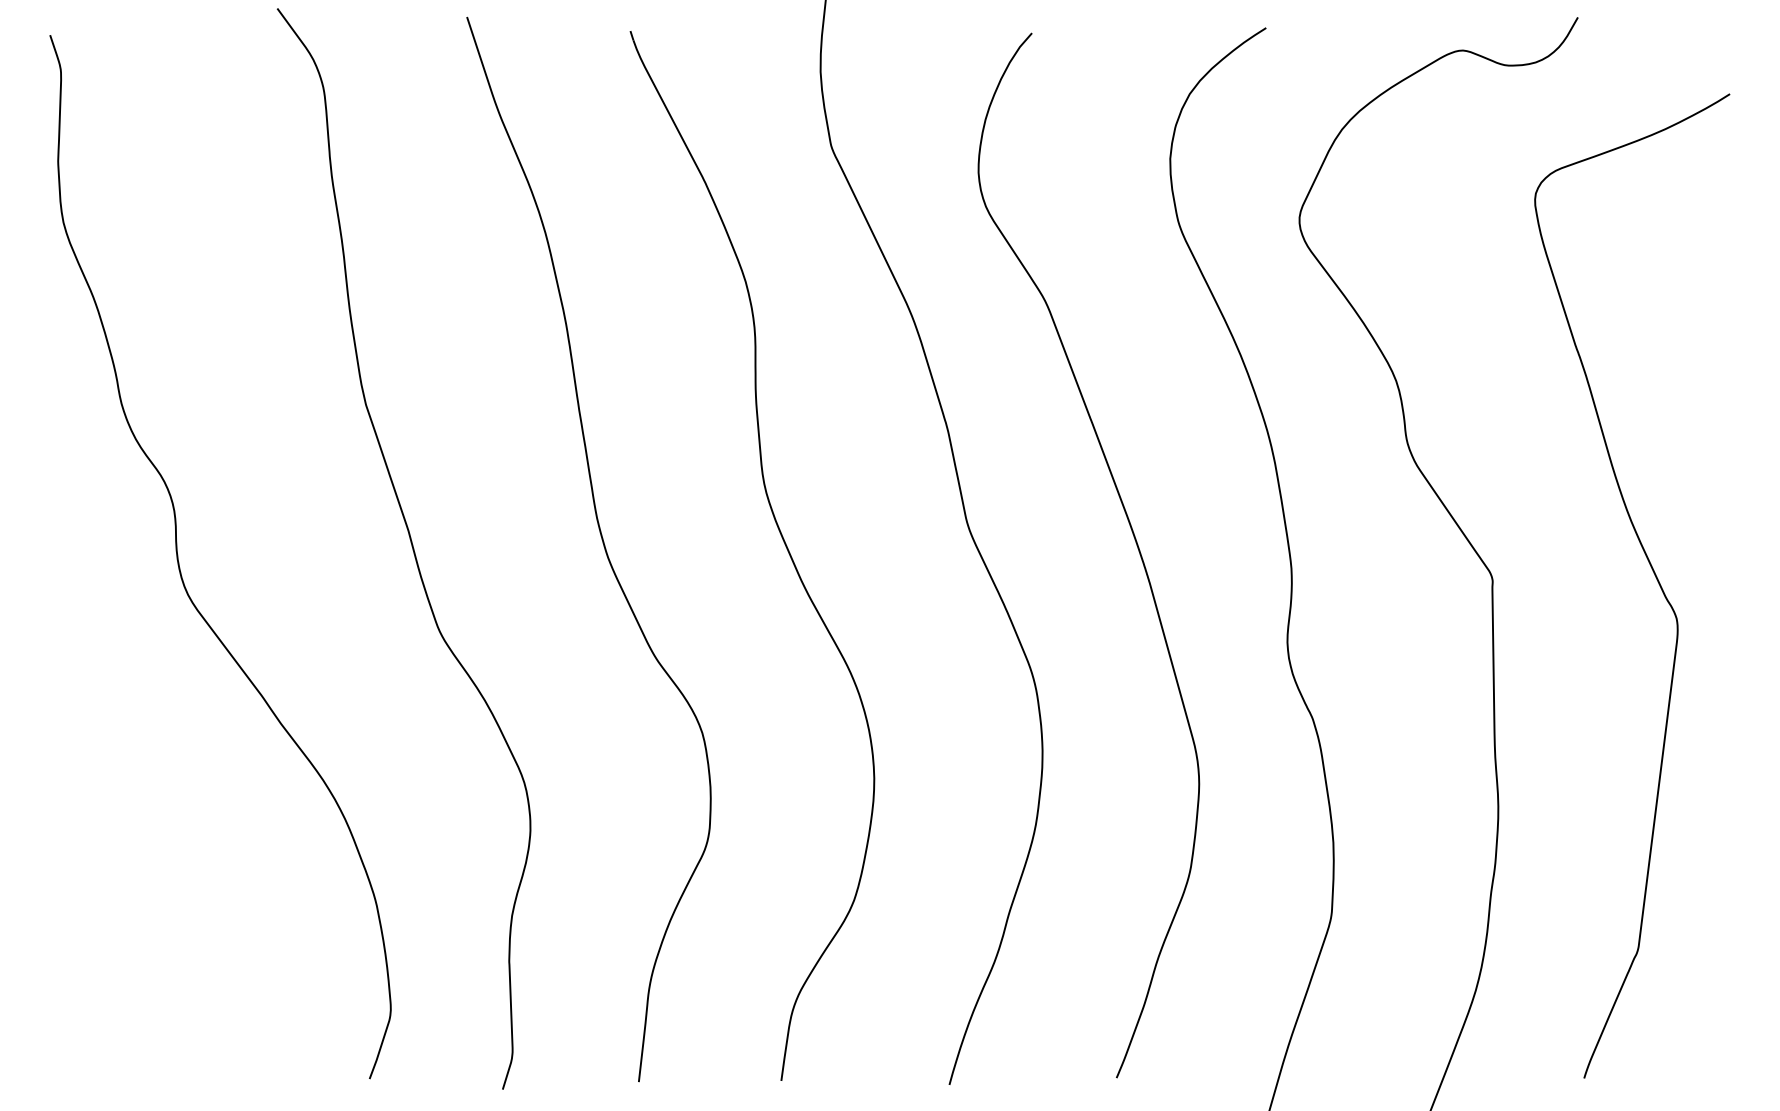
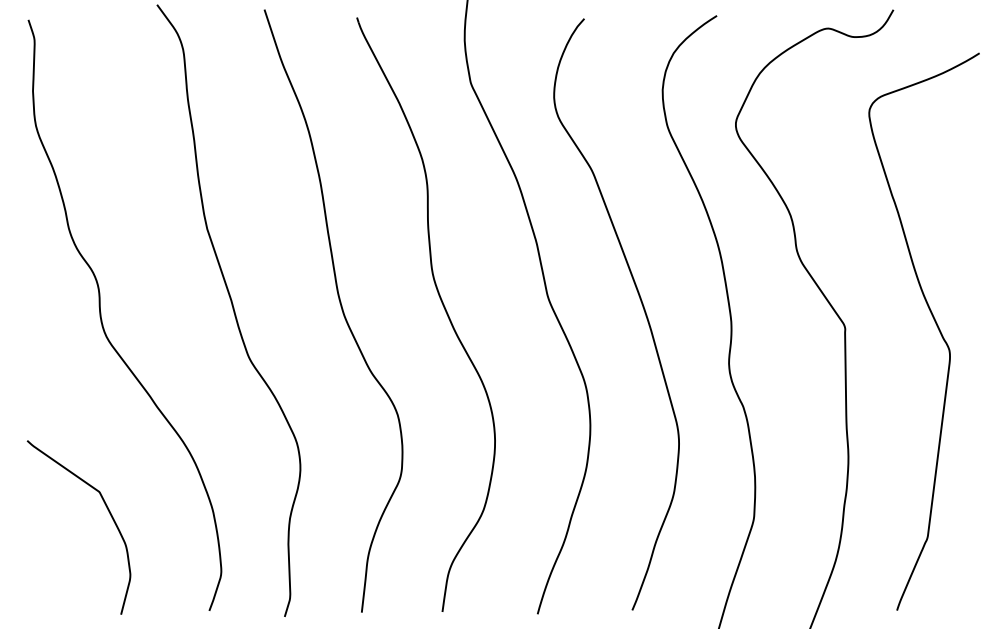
curve: (191, 905) -> (108, 512), added

